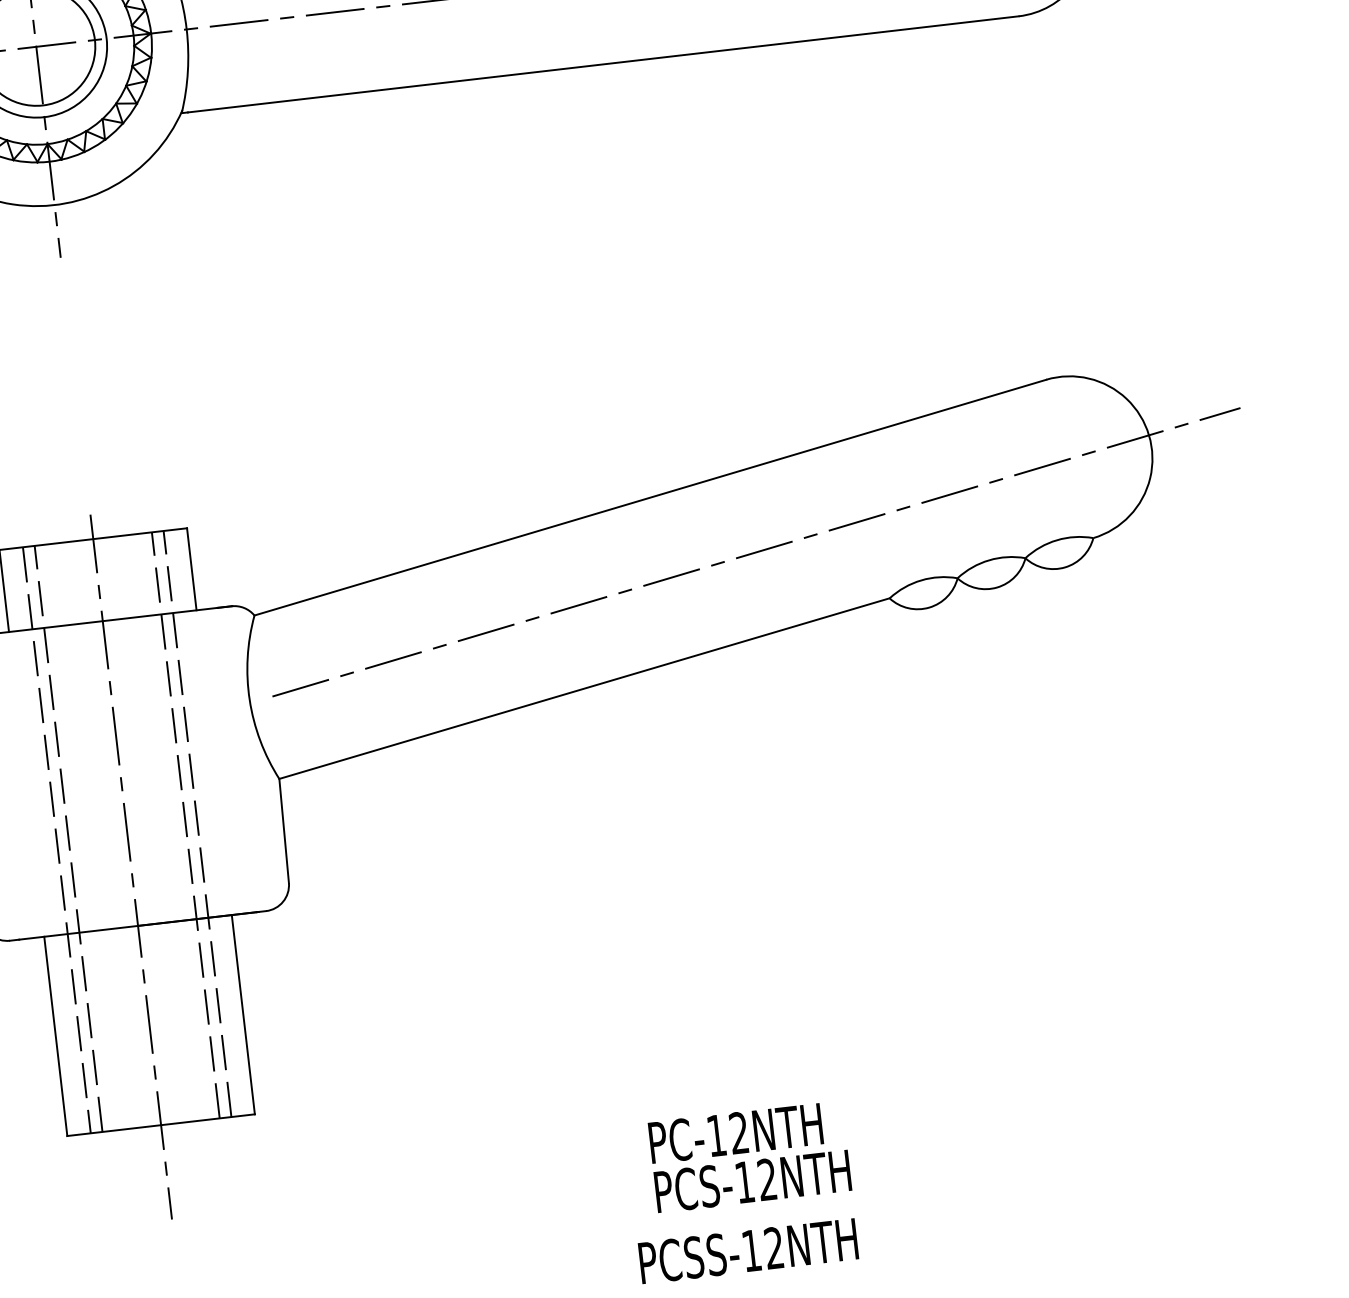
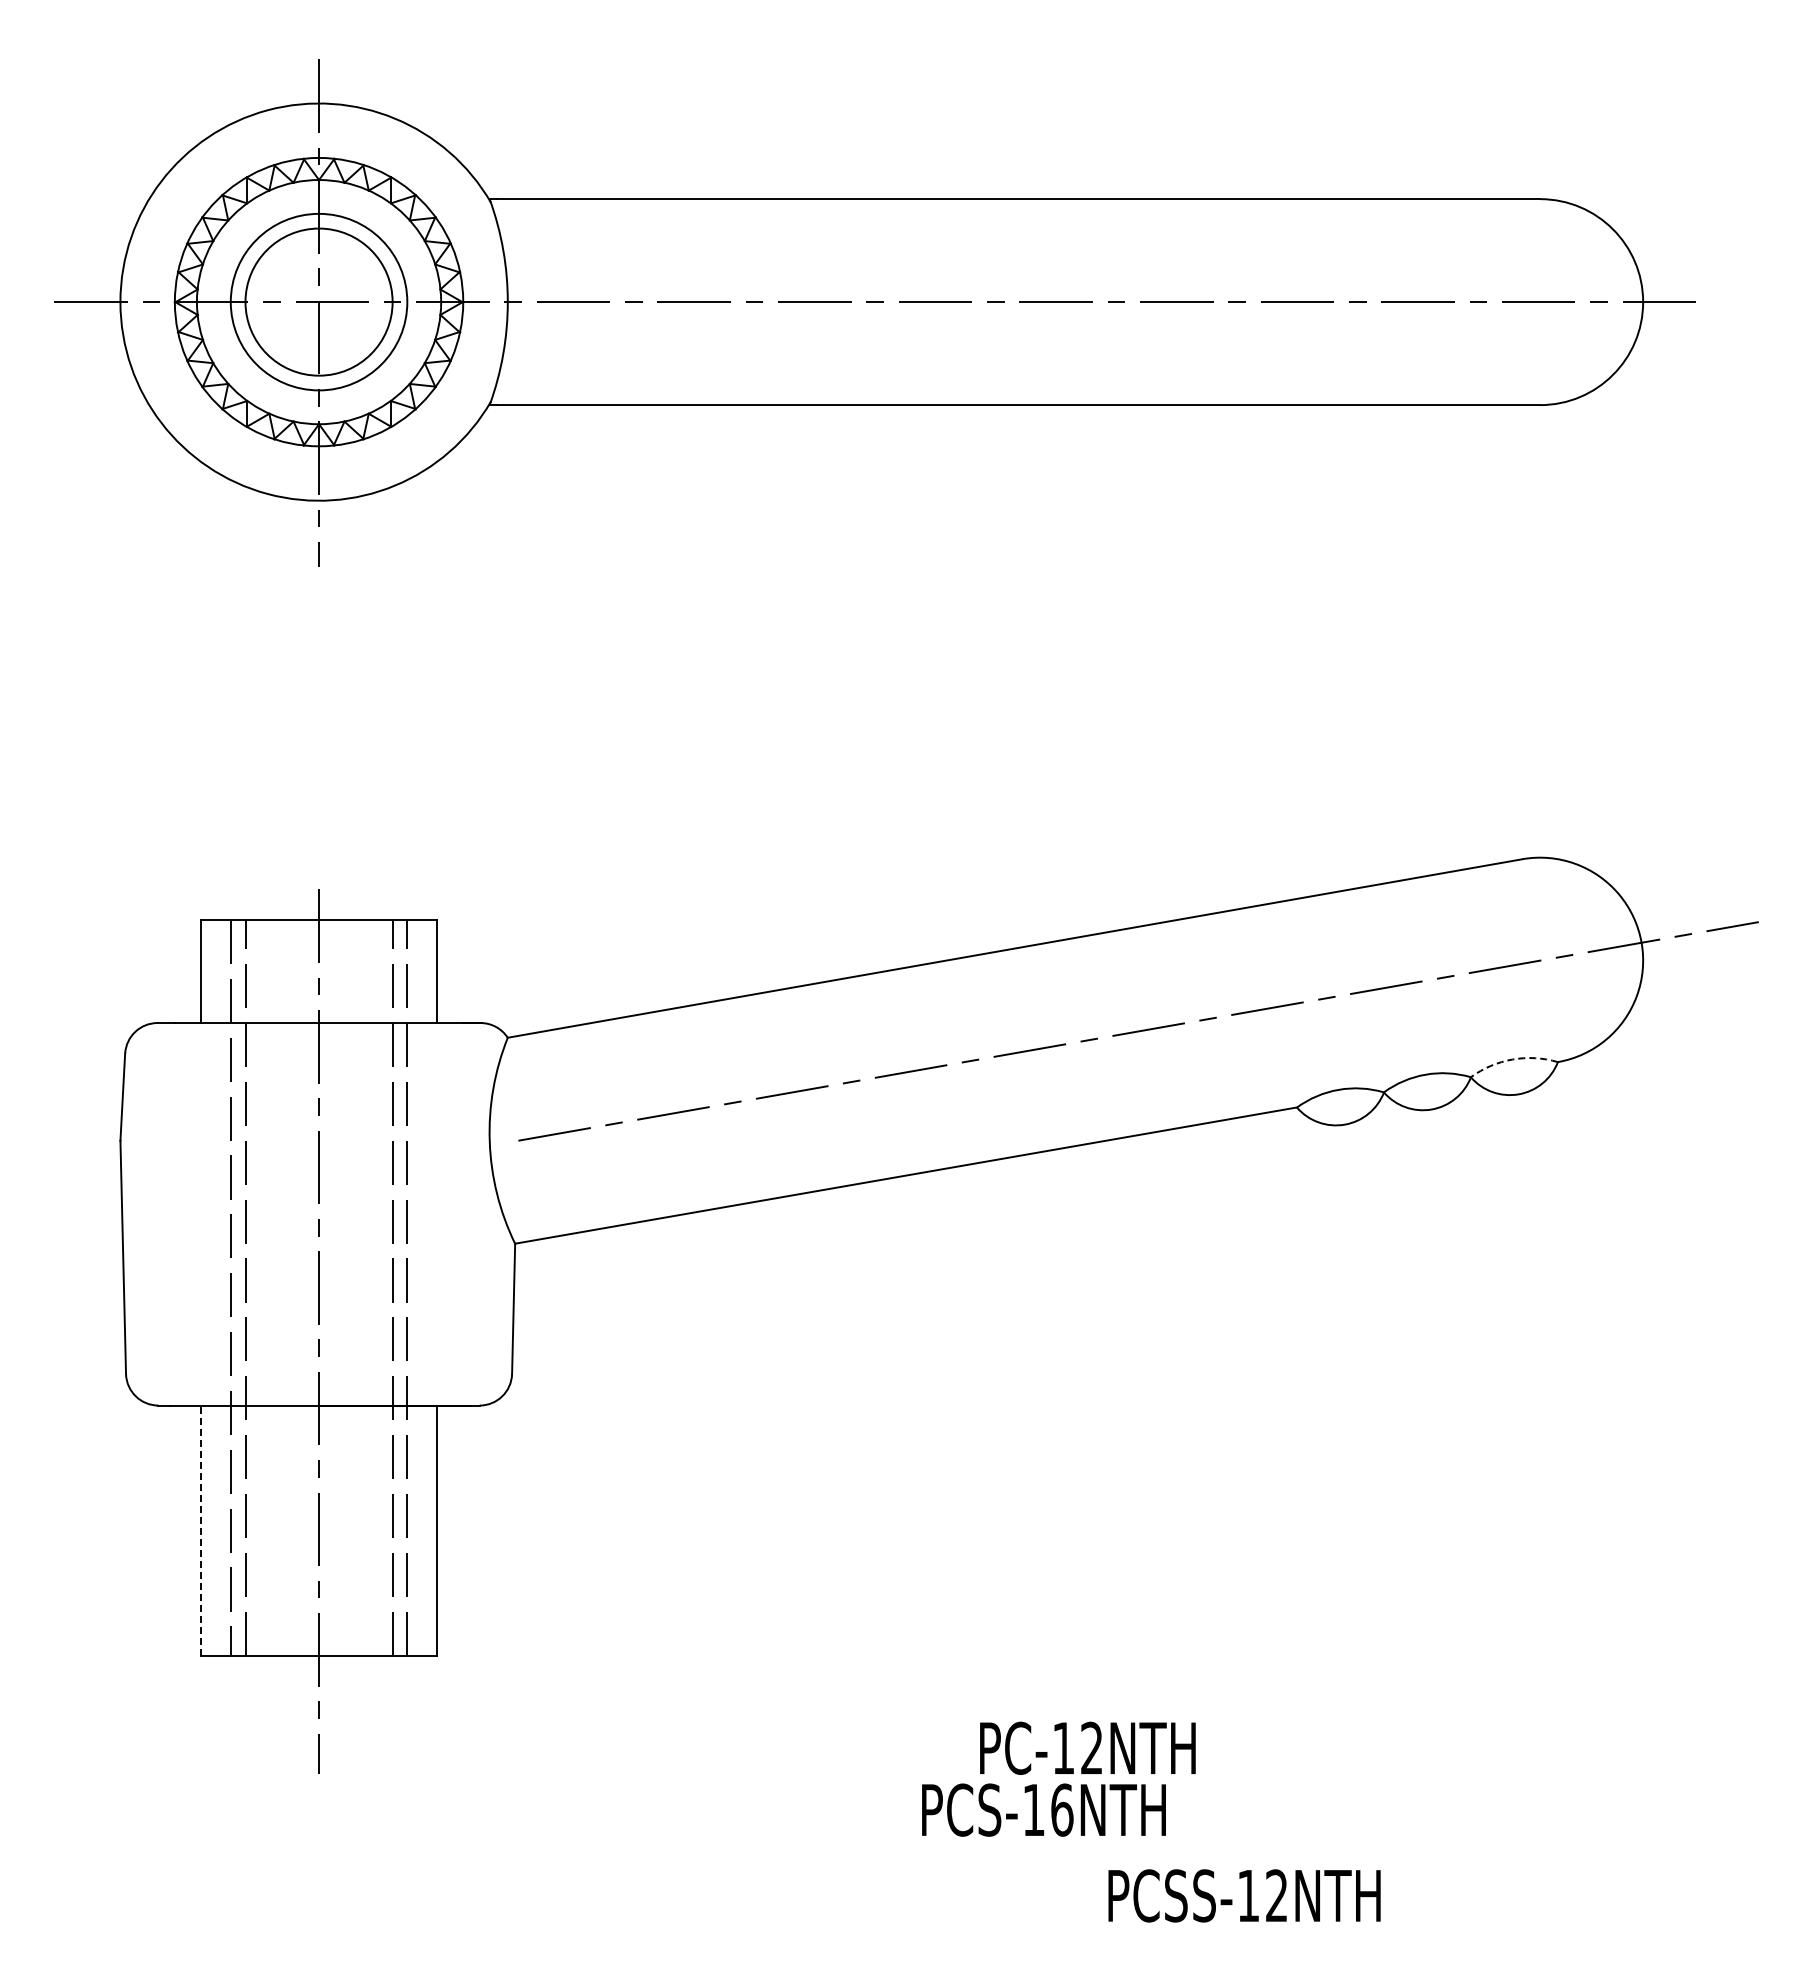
arc: (1056, 540) -> (1512, 1059), solid -> dashed
line: (55, 1036) -> (201, 1530), solid -> dashed
text: (735, 1132) -> (1087, 1747), moved
text: (767, 1179) -> (1062, 1809), PCS-12NTH -> PCS-16NTH
text: (748, 1250) -> (1244, 1895), moved

